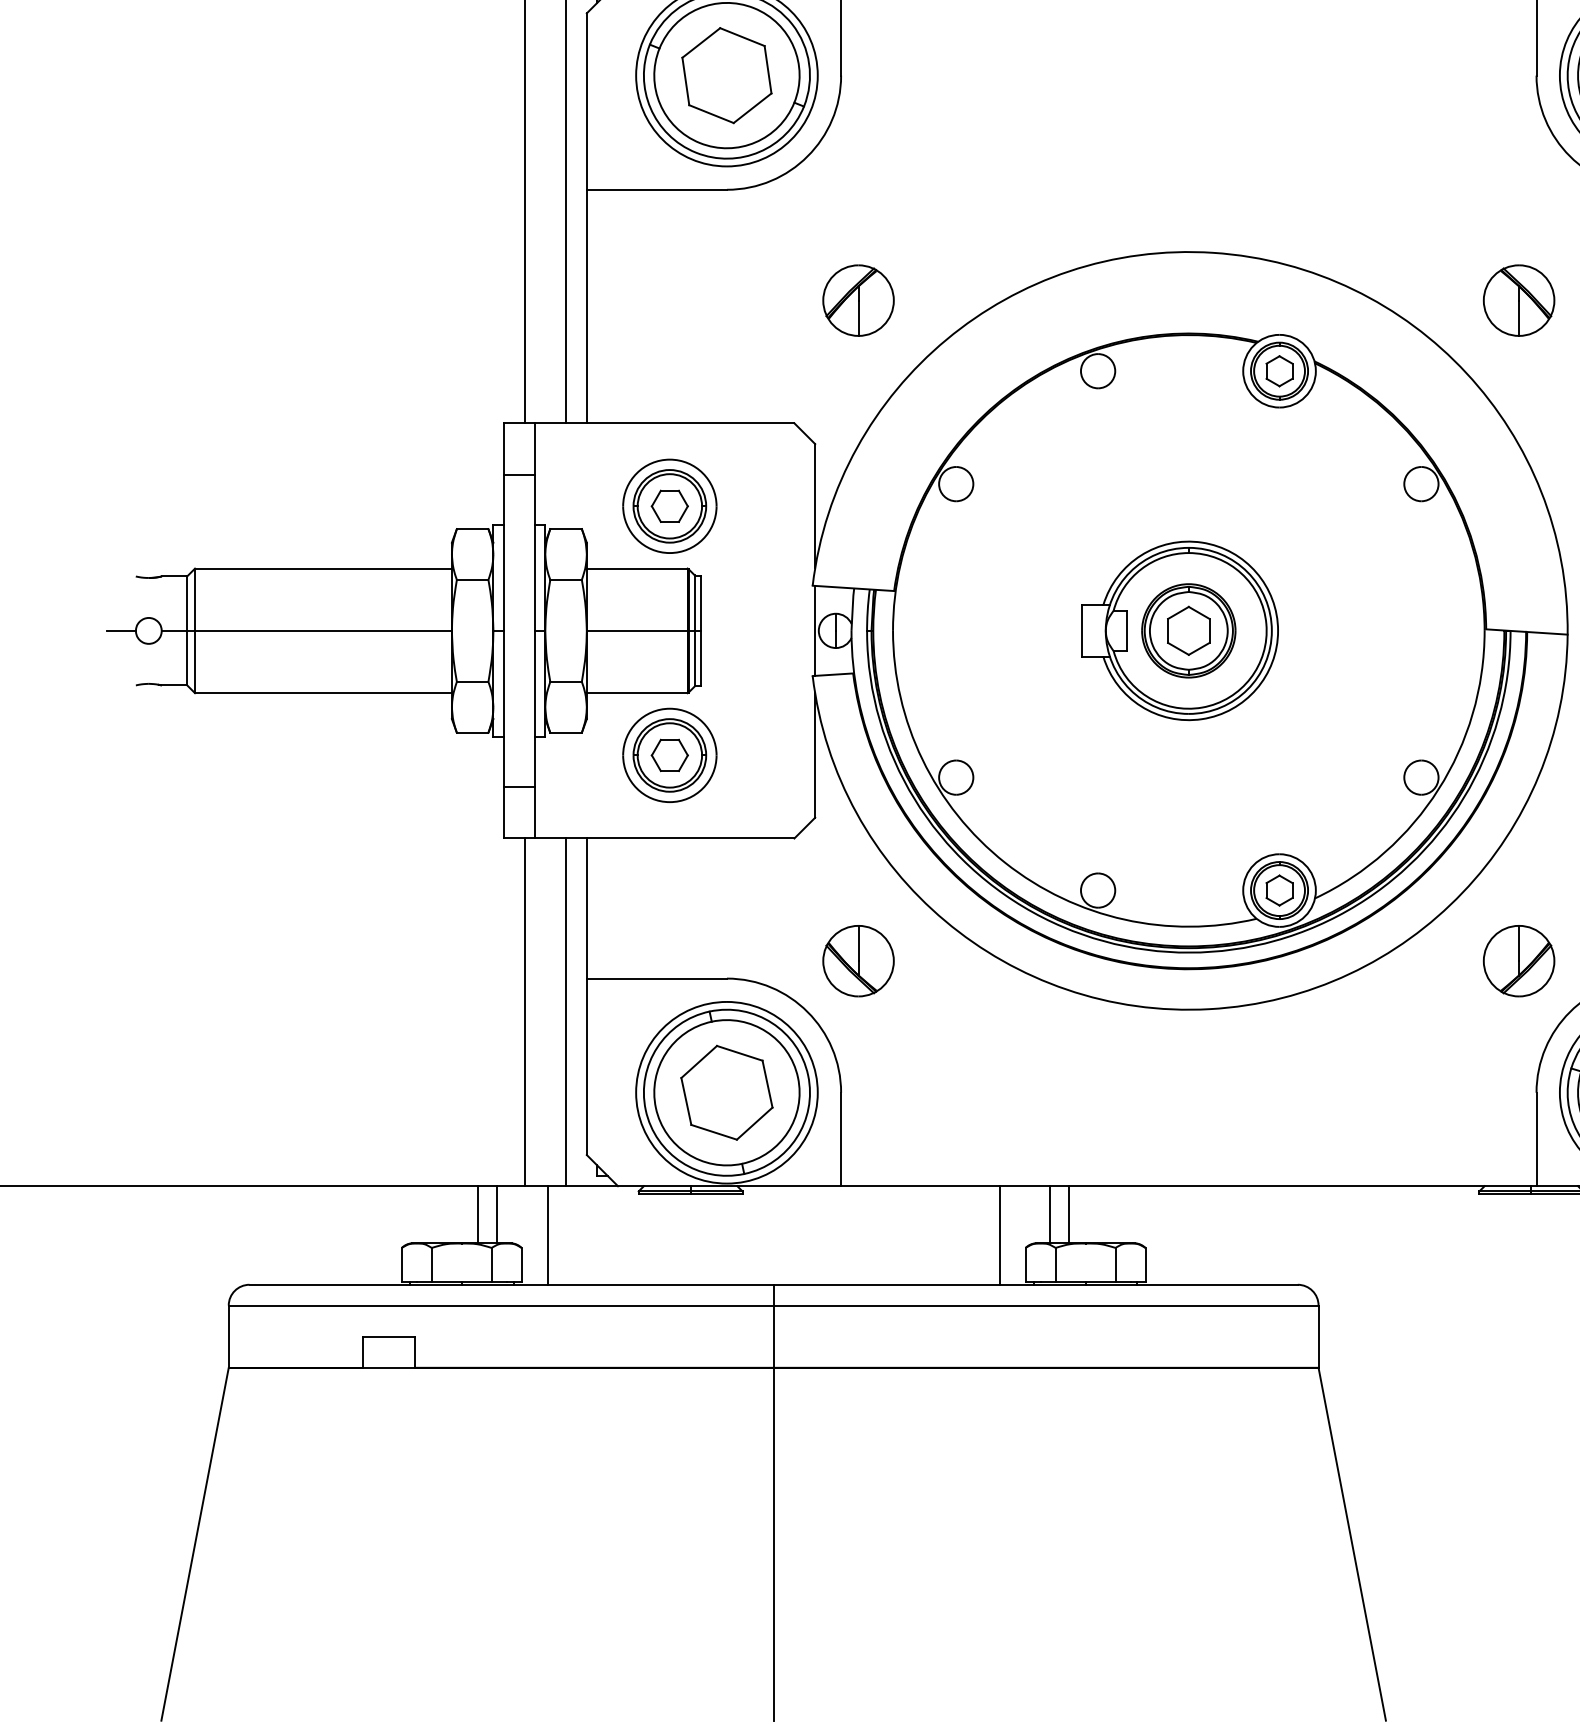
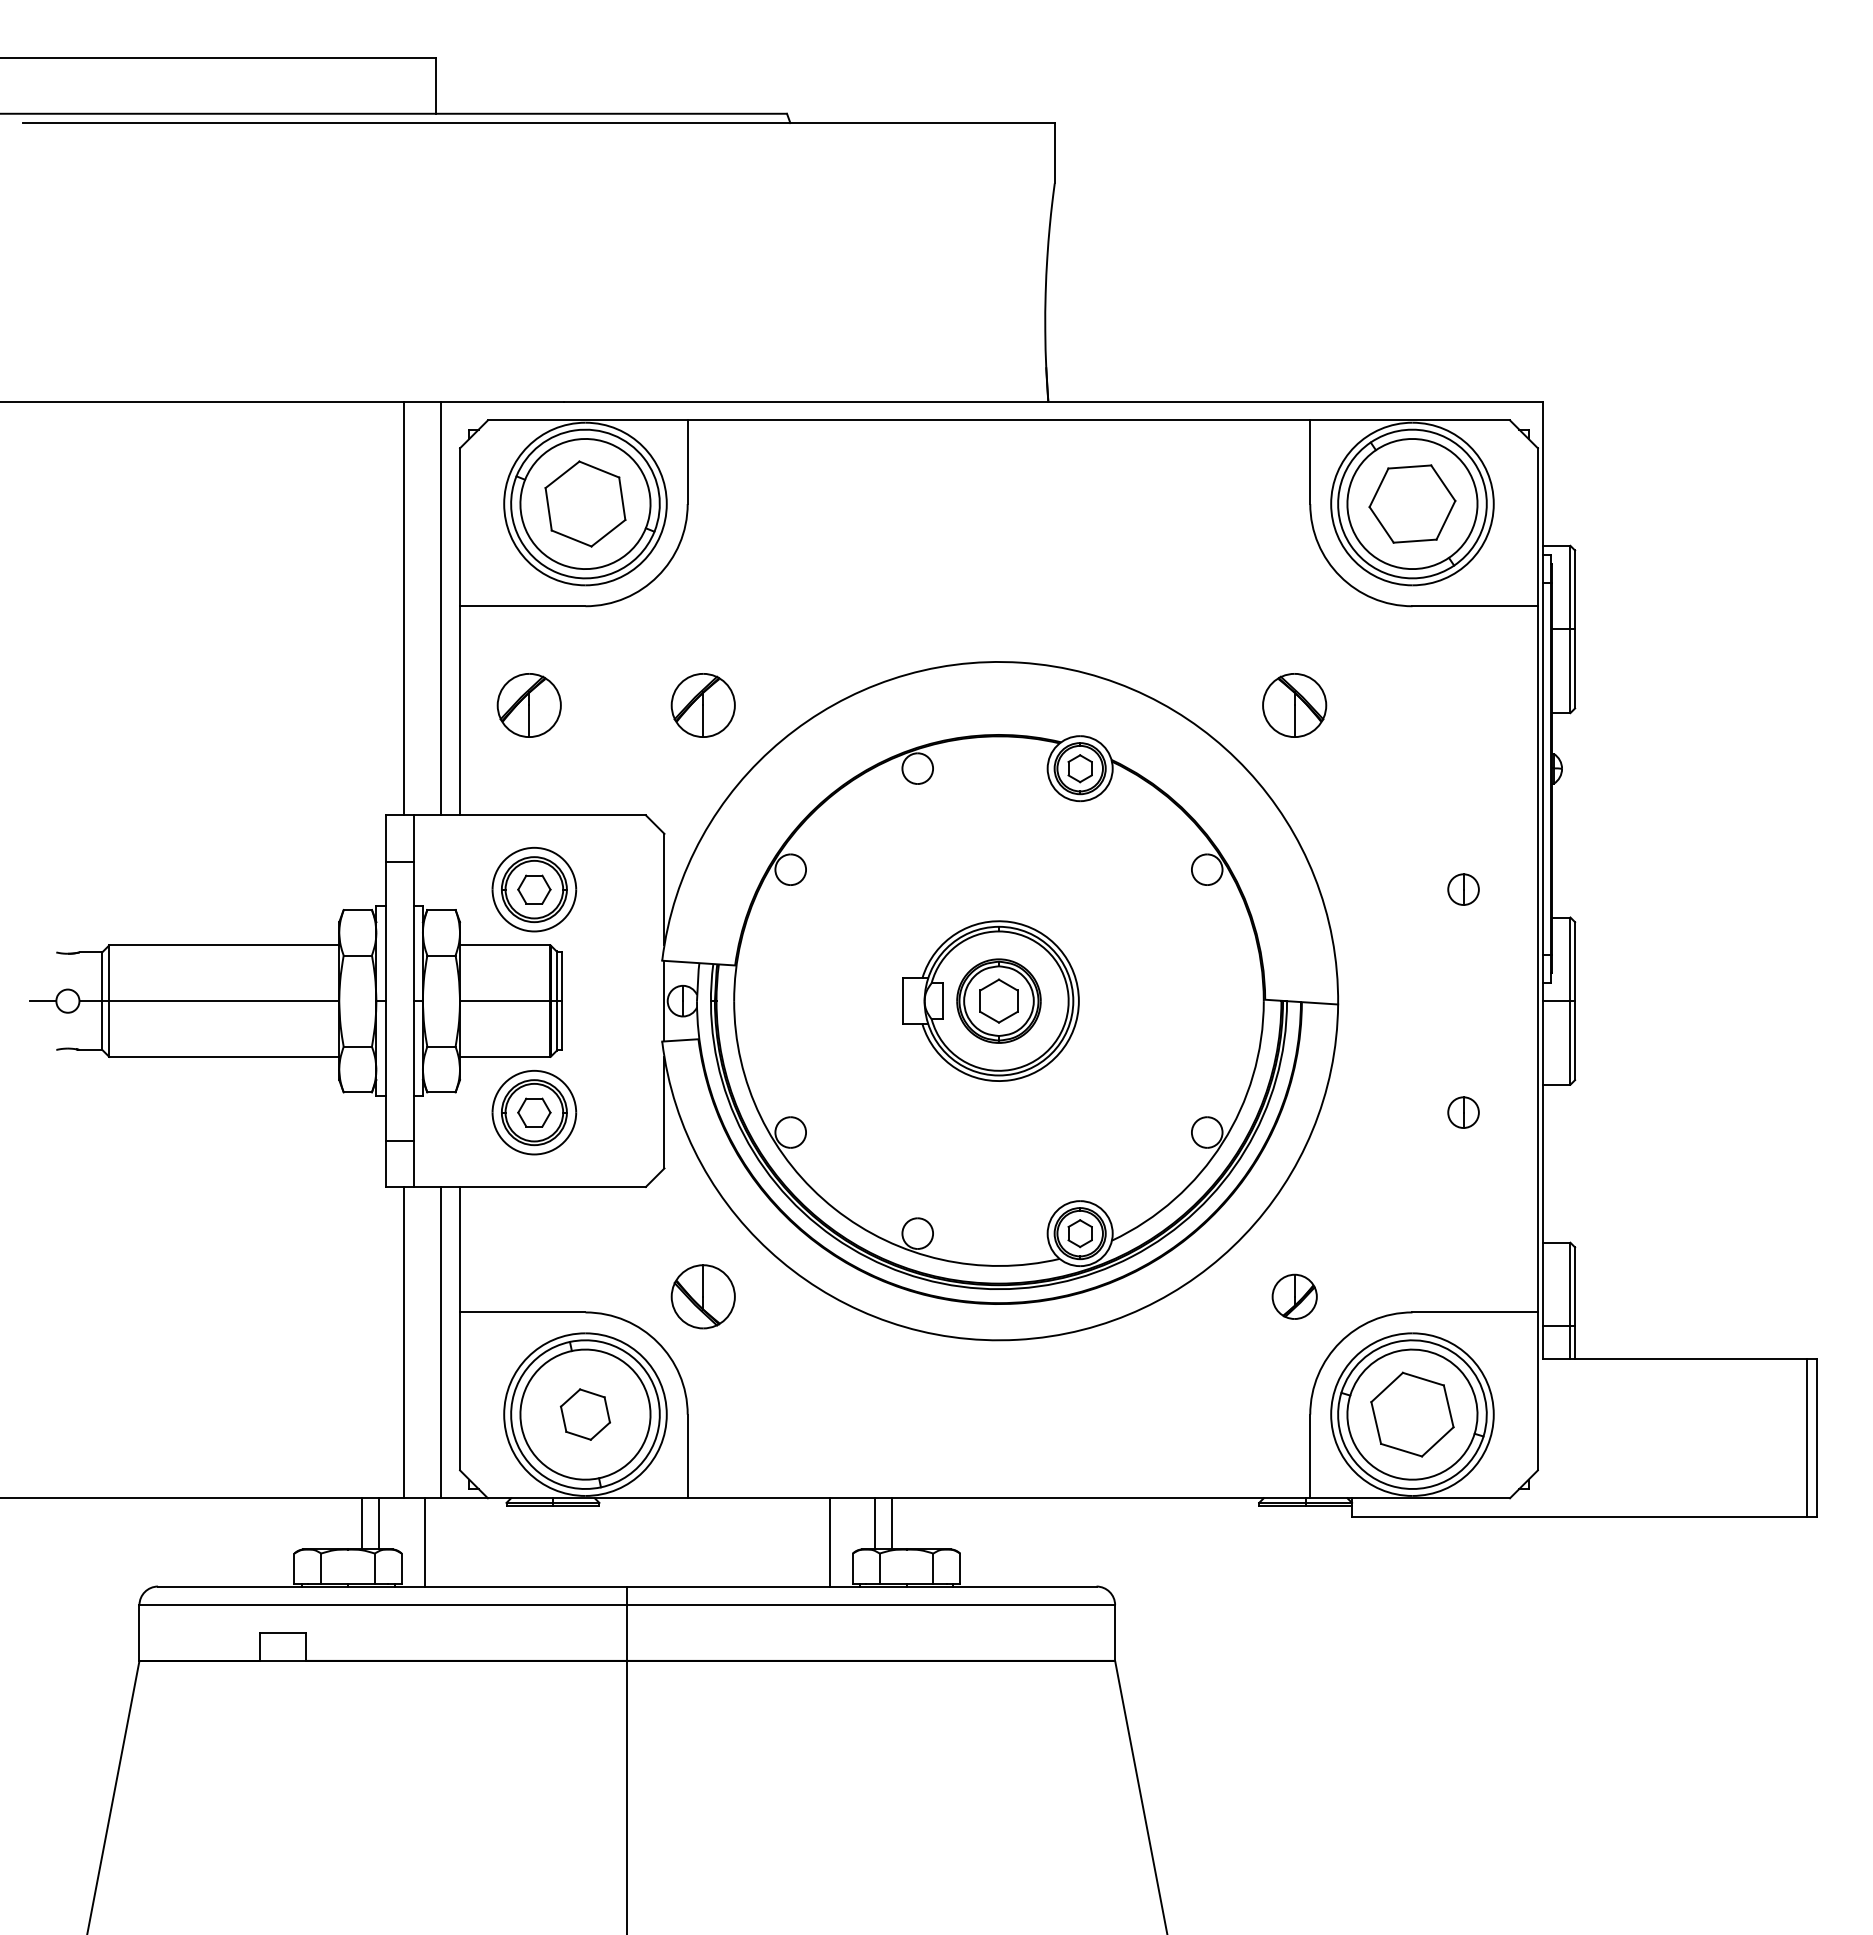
part: (663, 300) -> (528, 705), added
part: (1518, 960) -> (1294, 1296), size x0.7
part: (726, 1092) -> (585, 1414), size x0.6

